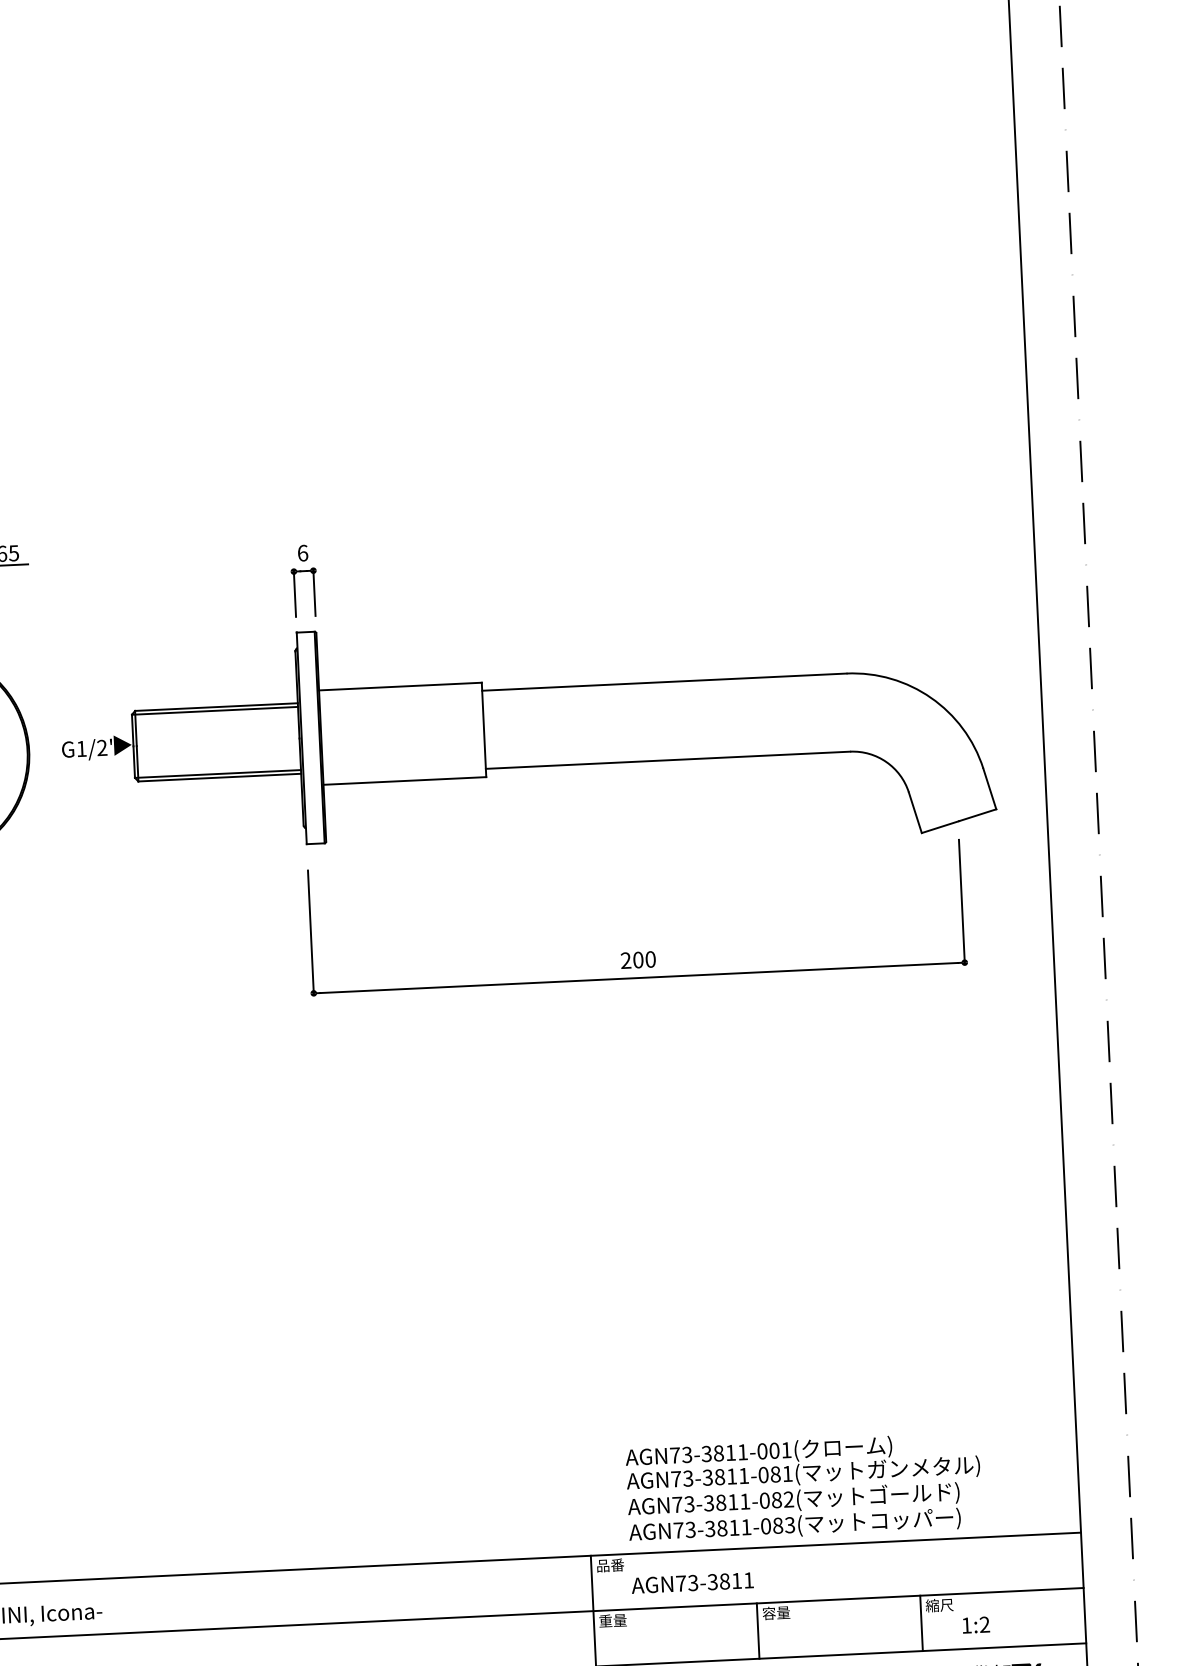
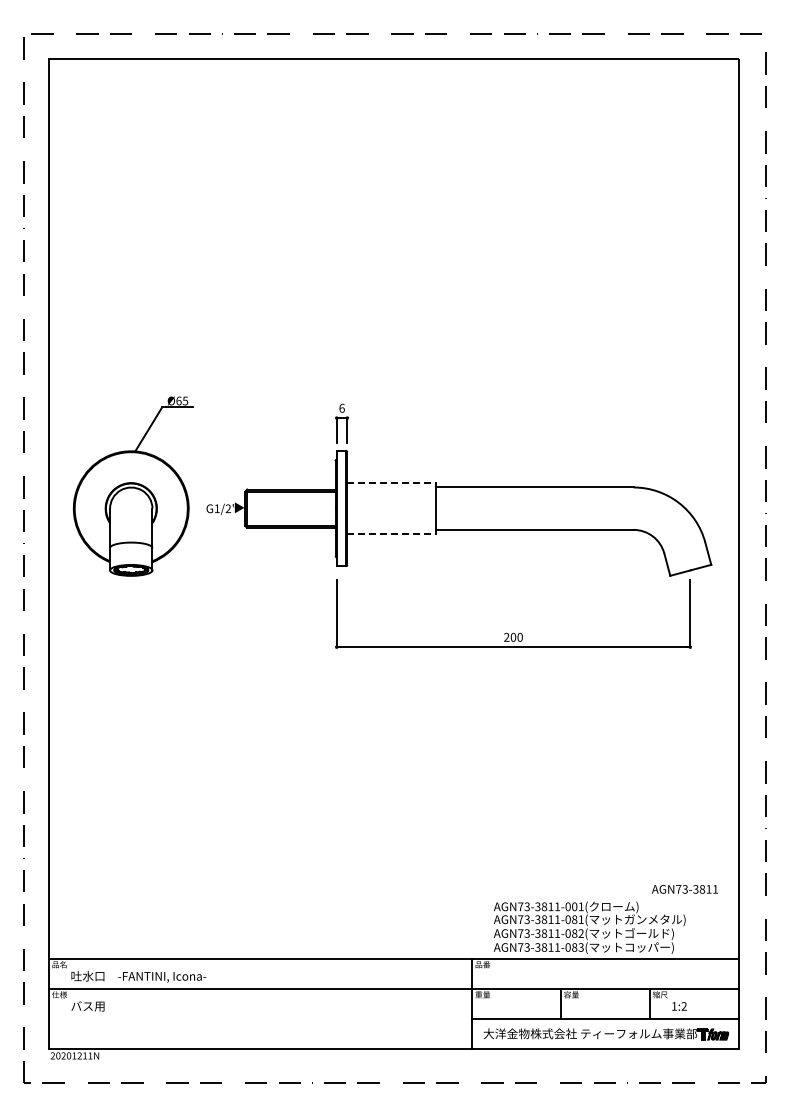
line: (402, 687) -> (392, 483), solid -> dashed
line: (406, 781) -> (392, 534), solid -> dashed
text: (691, 1583) -> (684, 889), moved

